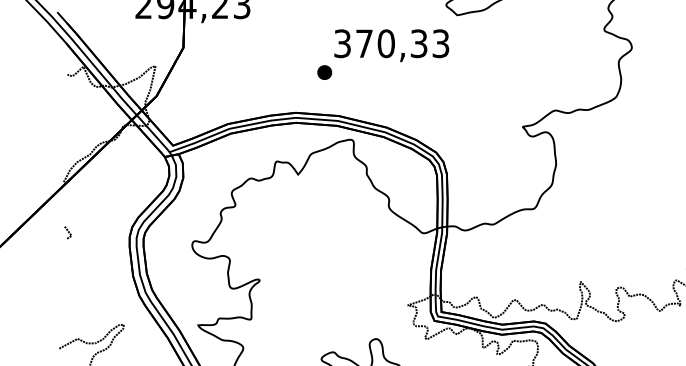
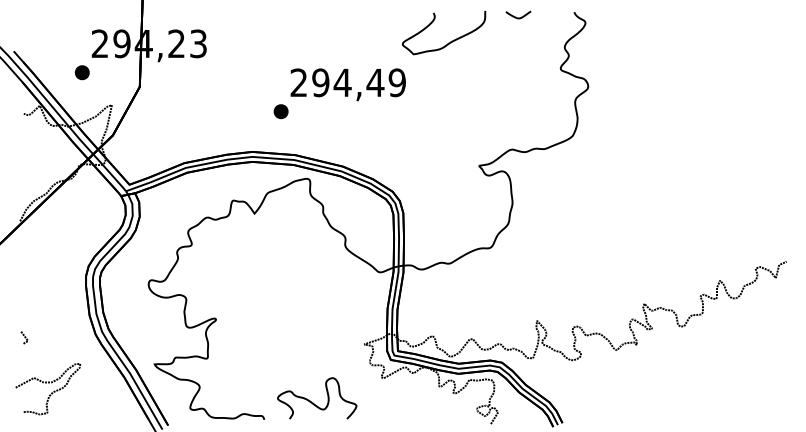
part: (126, 33) -> (82, 72), added
text: (391, 43) -> (347, 82), 370,33 -> 294,49
line: (68, 232) -> (24, 337), moved

